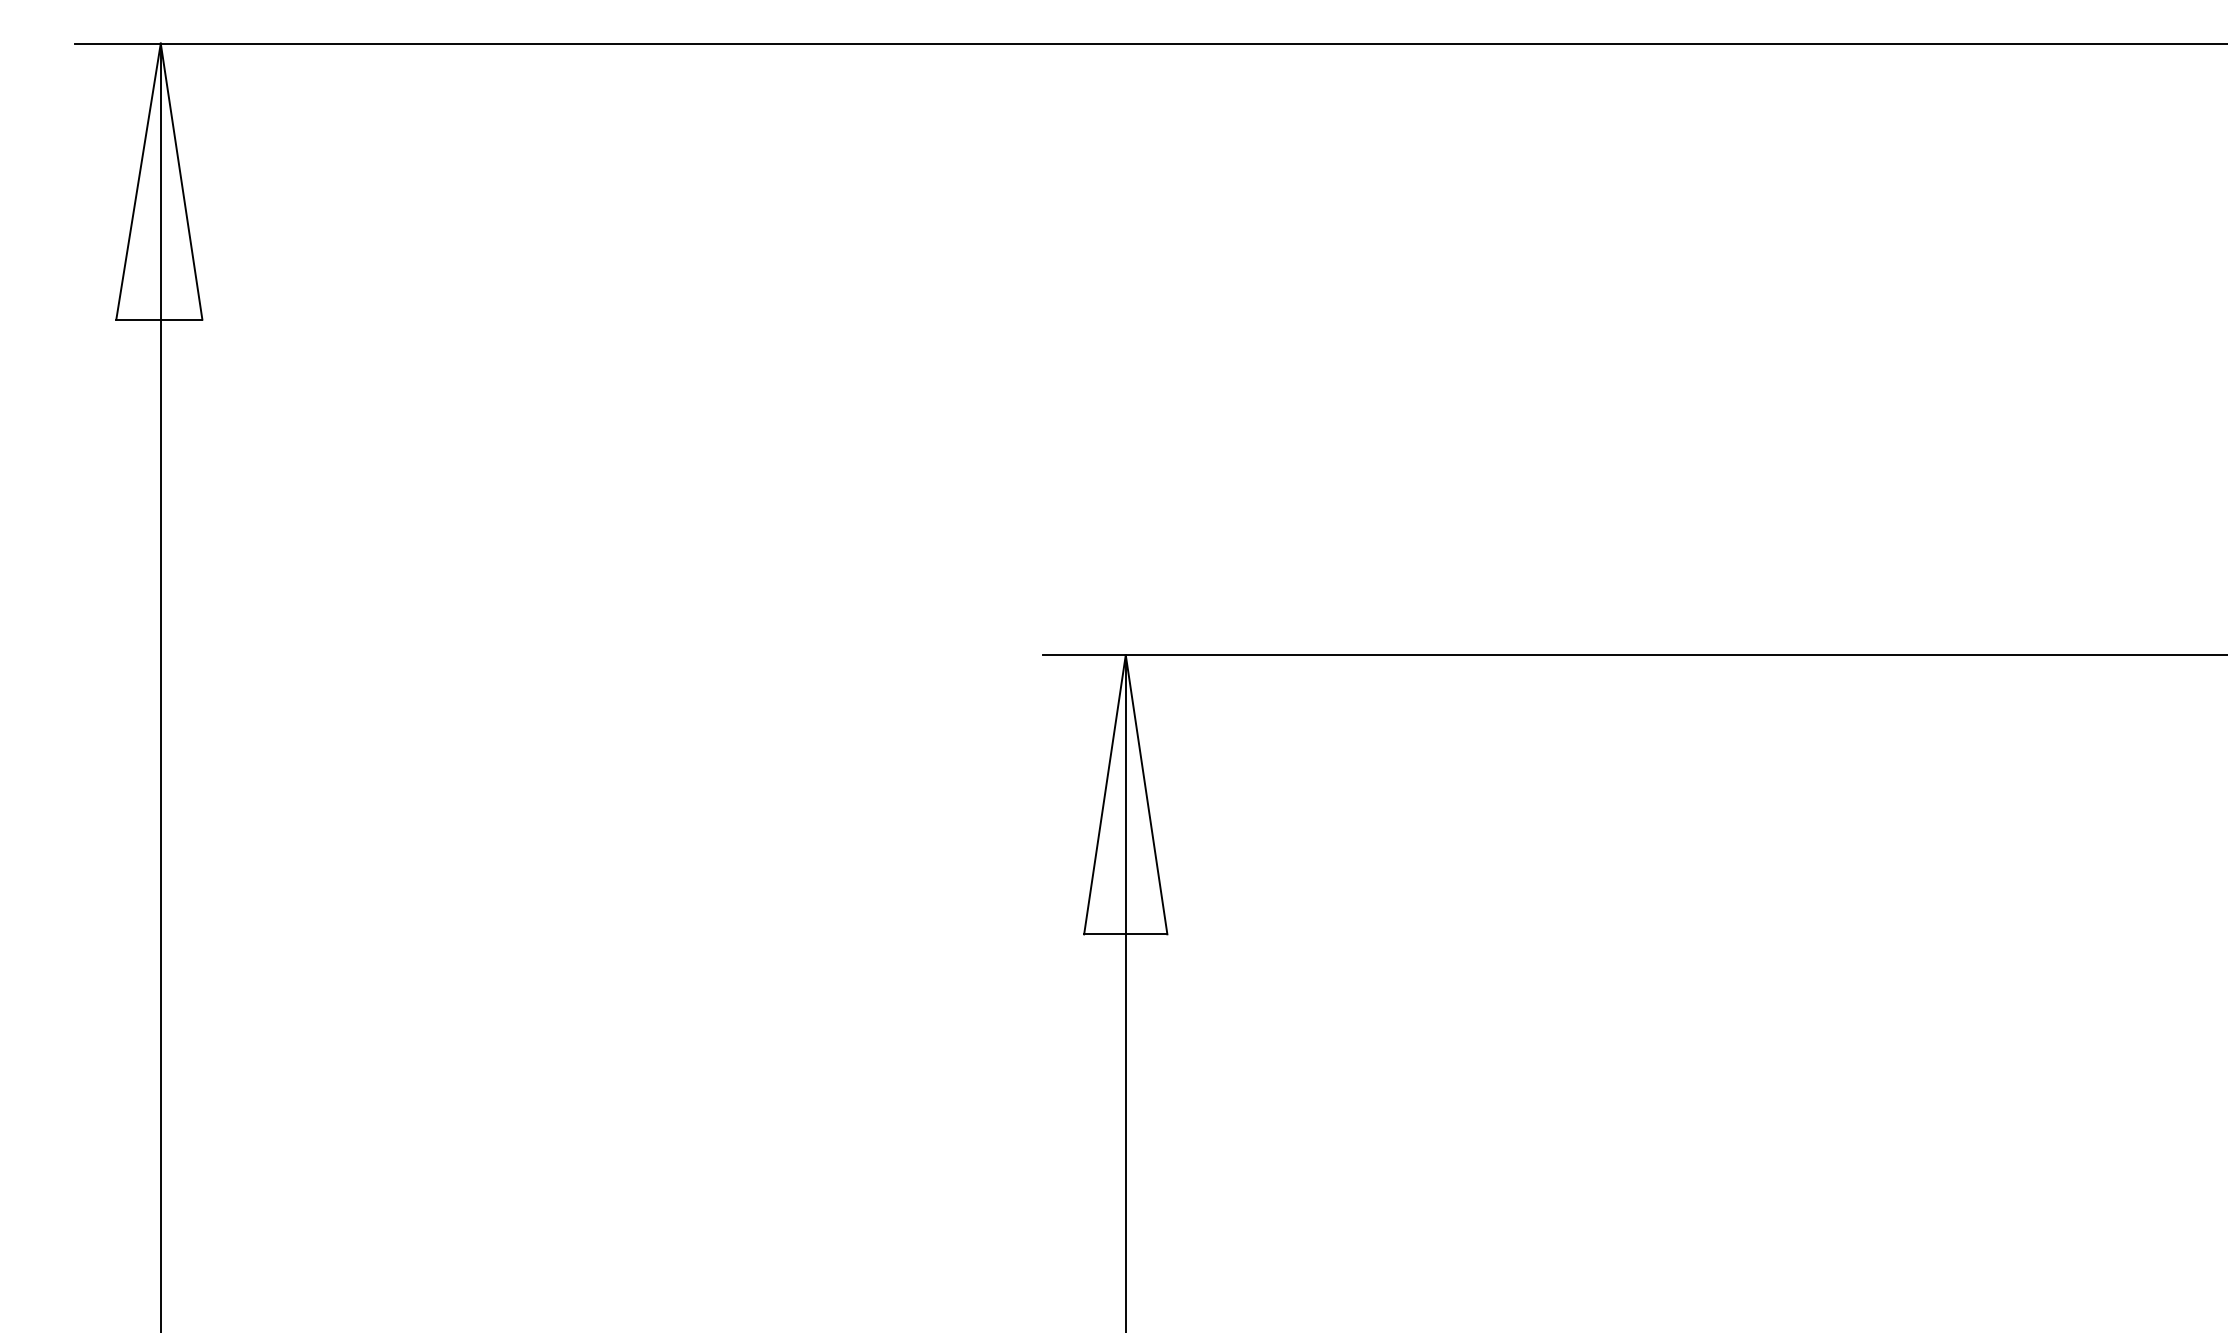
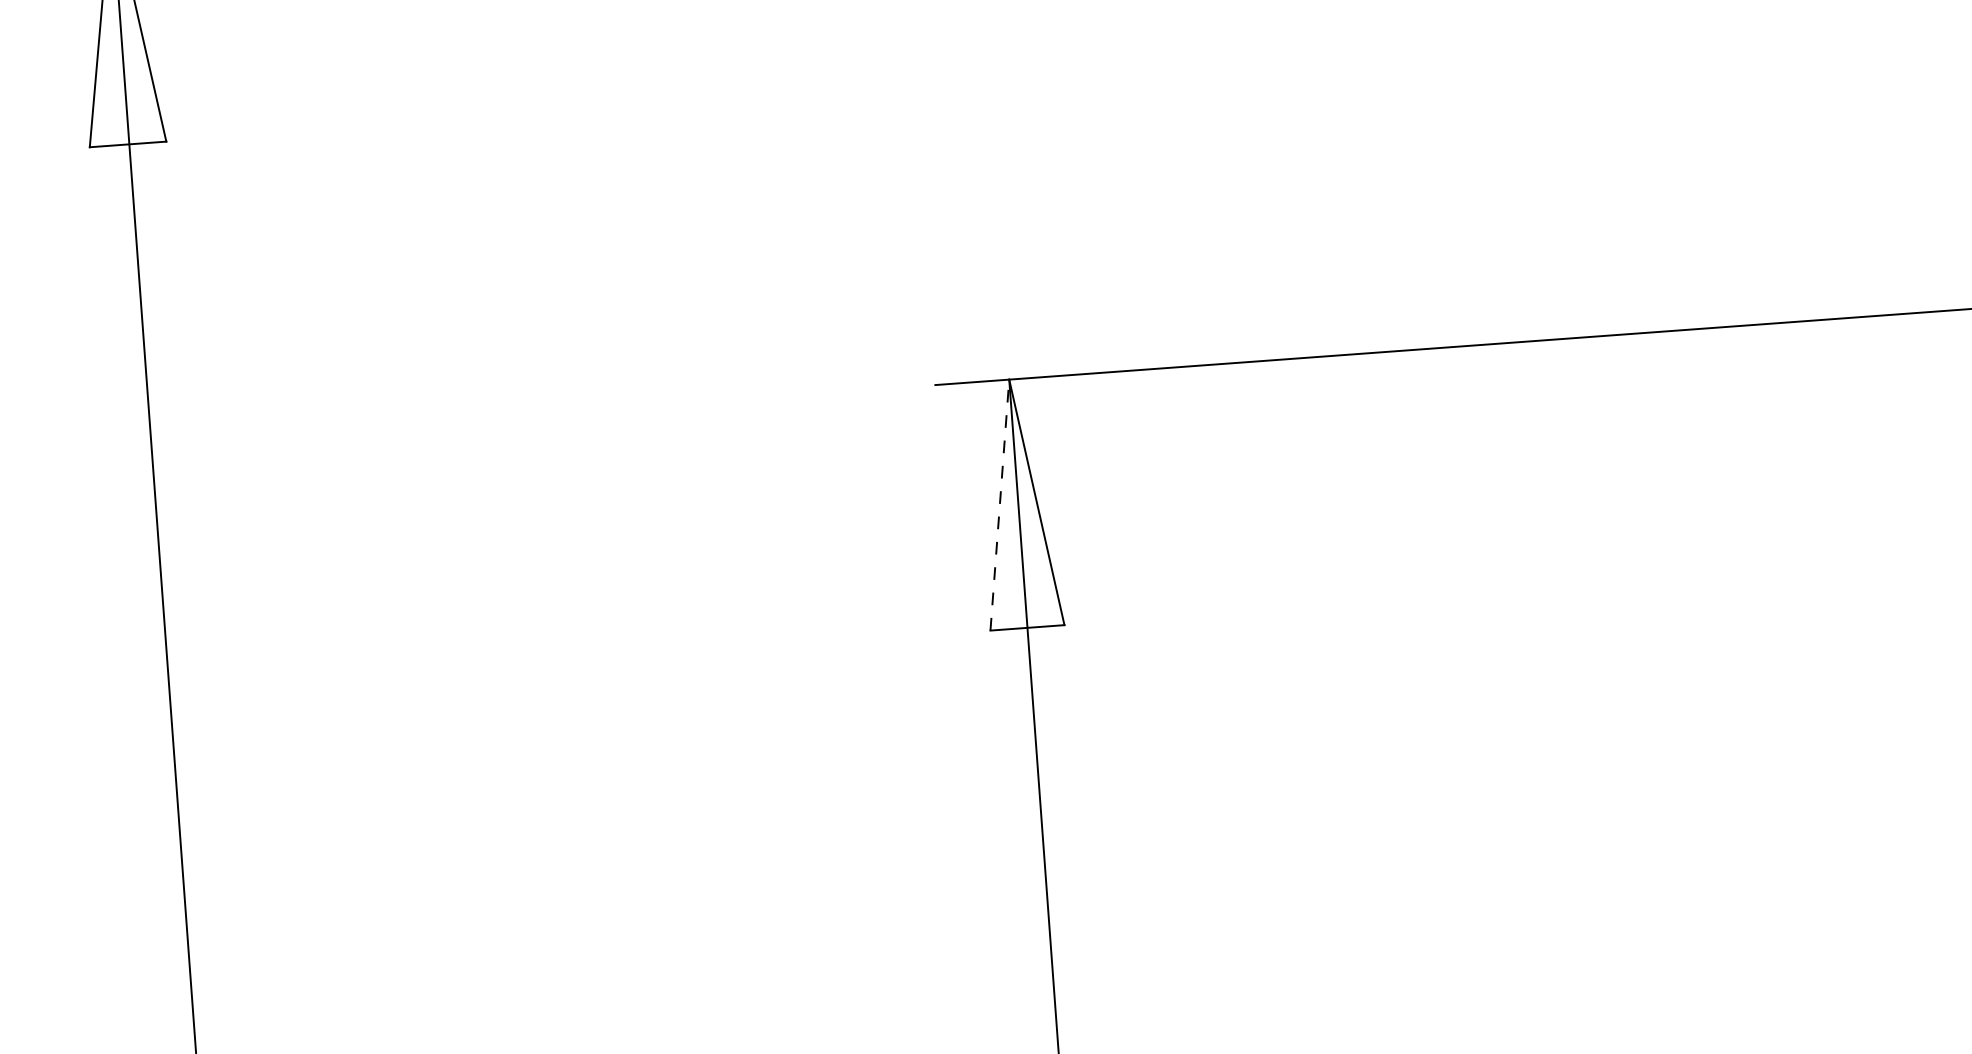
line: (1105, 794) -> (1000, 504), solid -> dashed

